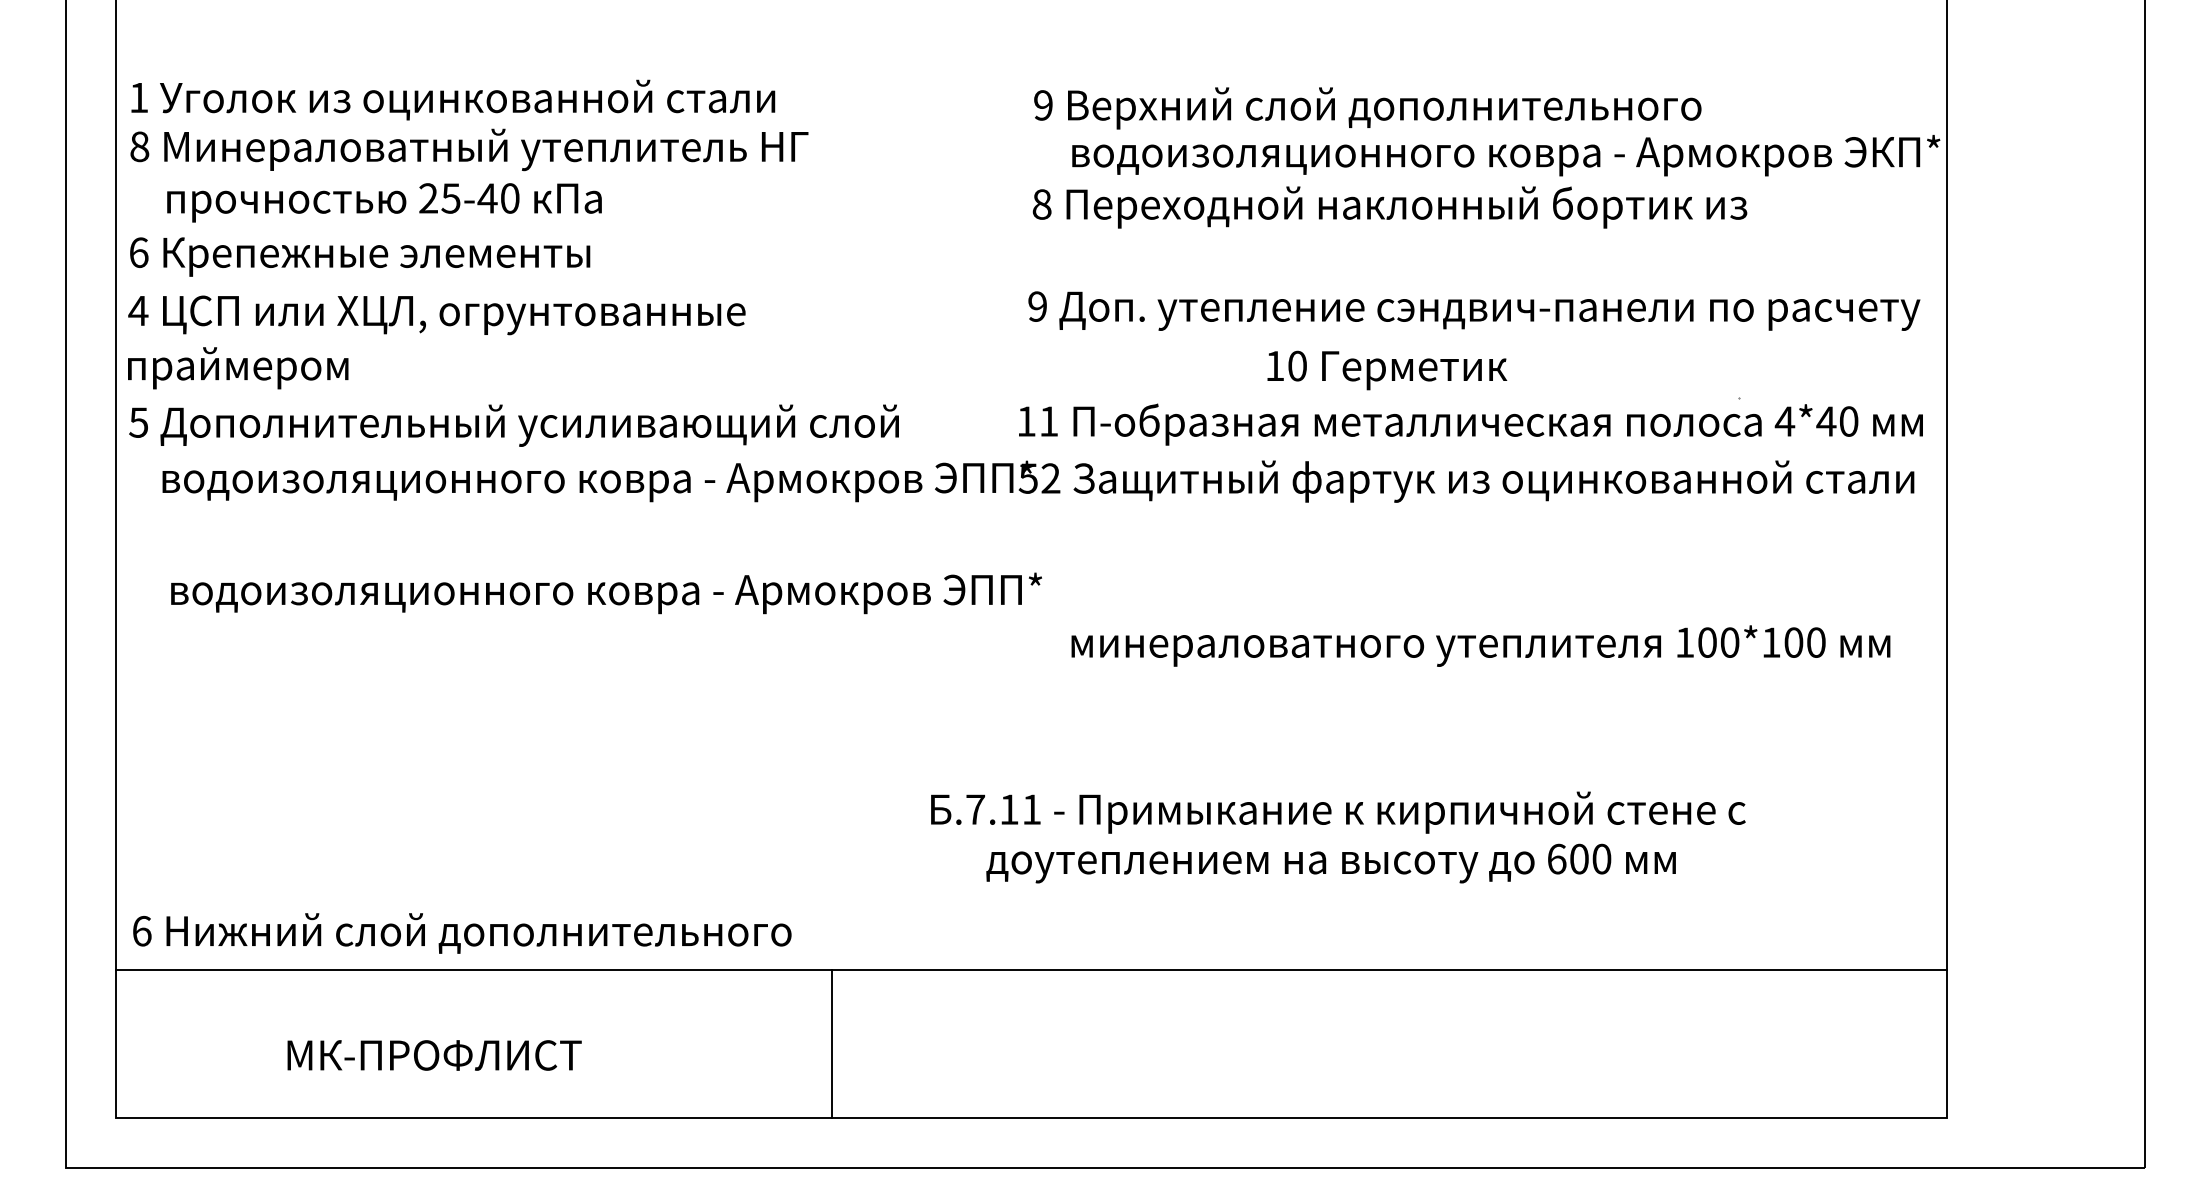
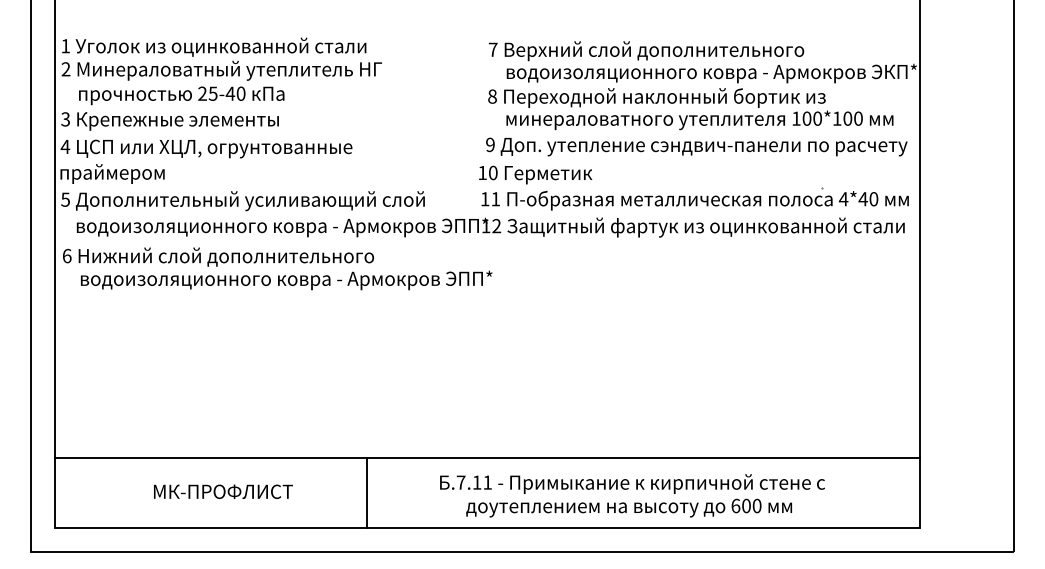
text: (1042, 104) -> (492, 49), 9 -> 7
text: (138, 147) -> (65, 69), 8 -> 2
text: (138, 252) -> (65, 119), 6 -> 3
text: (1386, 369) -> (535, 174), moved
text: (1027, 479) -> (485, 226), 52 -> 12
text: (1479, 646) -> (699, 120), moved
text: (1338, 836) -> (632, 495), moved
text: (462, 932) -> (218, 256), moved
line: (832, 1044) -> (367, 493), moved
text: (434, 1054) -> (223, 491), moved

